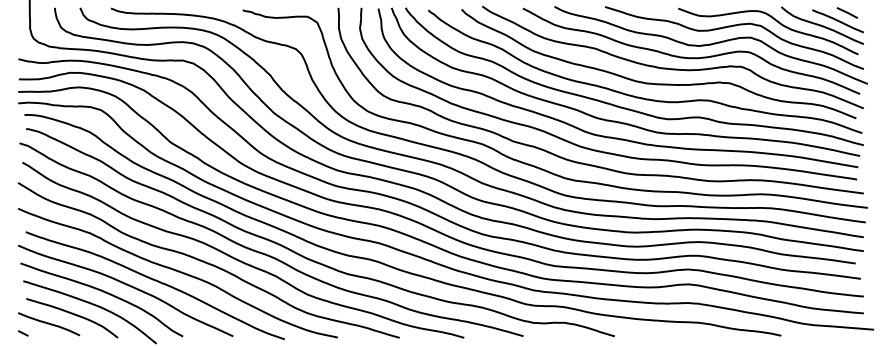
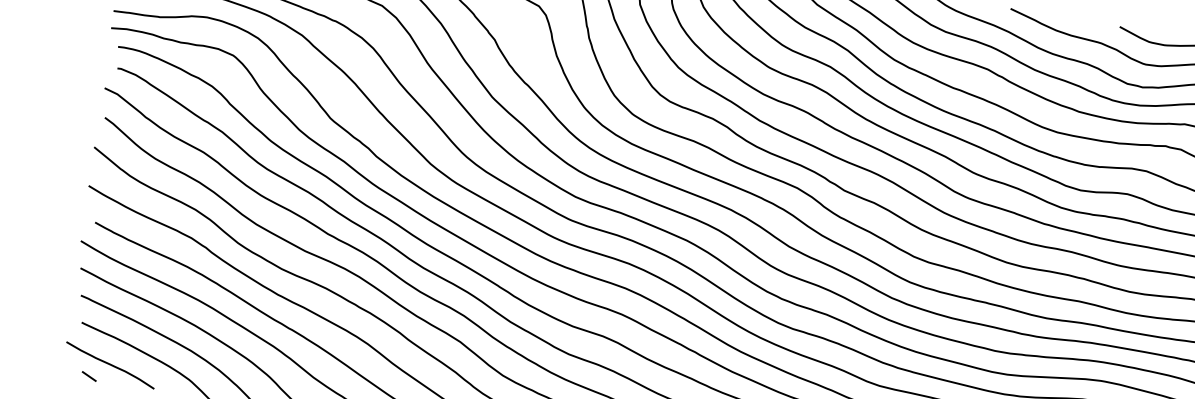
line: (23, 333) -> (89, 376), moved

